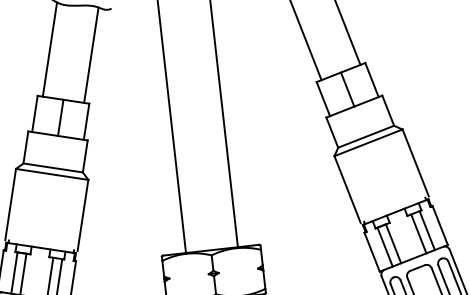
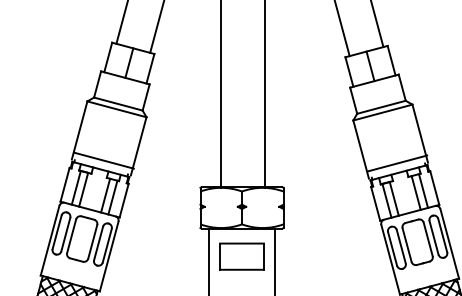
line: (392, 201) -> (397, 163), added
line: (43, 236) -> (103, 160), added

